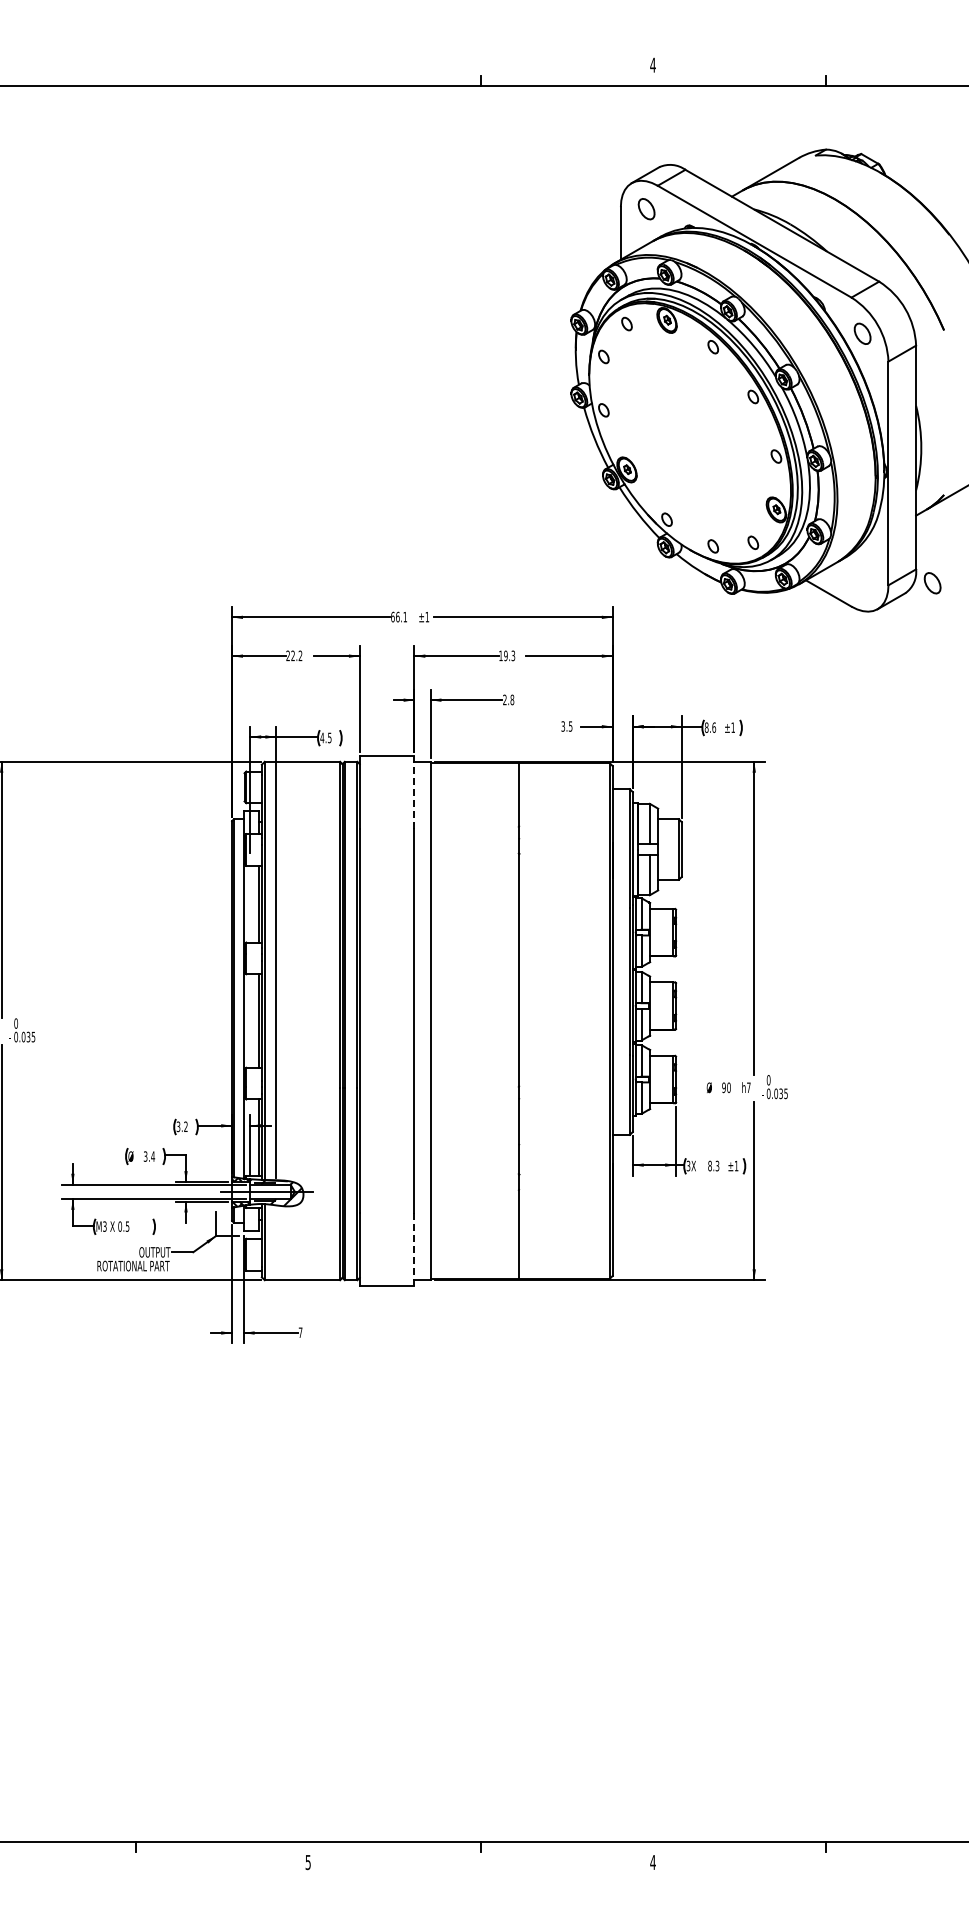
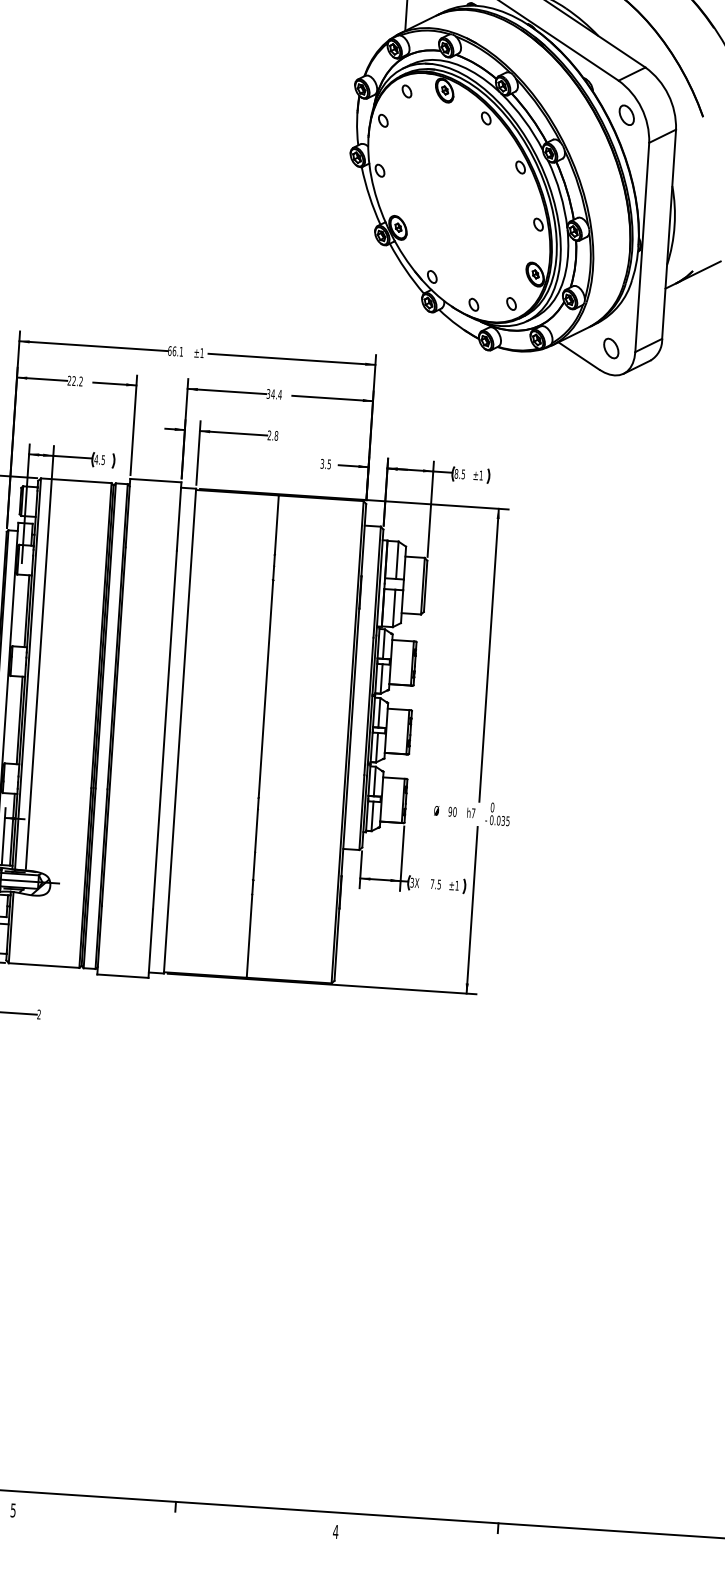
part: (932, 583) -> (611, 348), moved
text: (506, 655) -> (273, 393), 19.3 -> 34.4
text: (714, 727) -> (463, 474), 8.6 -> 8.5
line: (414, 792) -> (179, 516), dashed -> solid
text: (713, 1165) -> (435, 883), 8.3 -> 7.5
line: (414, 1249) -> (150, 943), dashed -> solid
text: (300, 1332) -> (39, 1014), 7 -> 2

